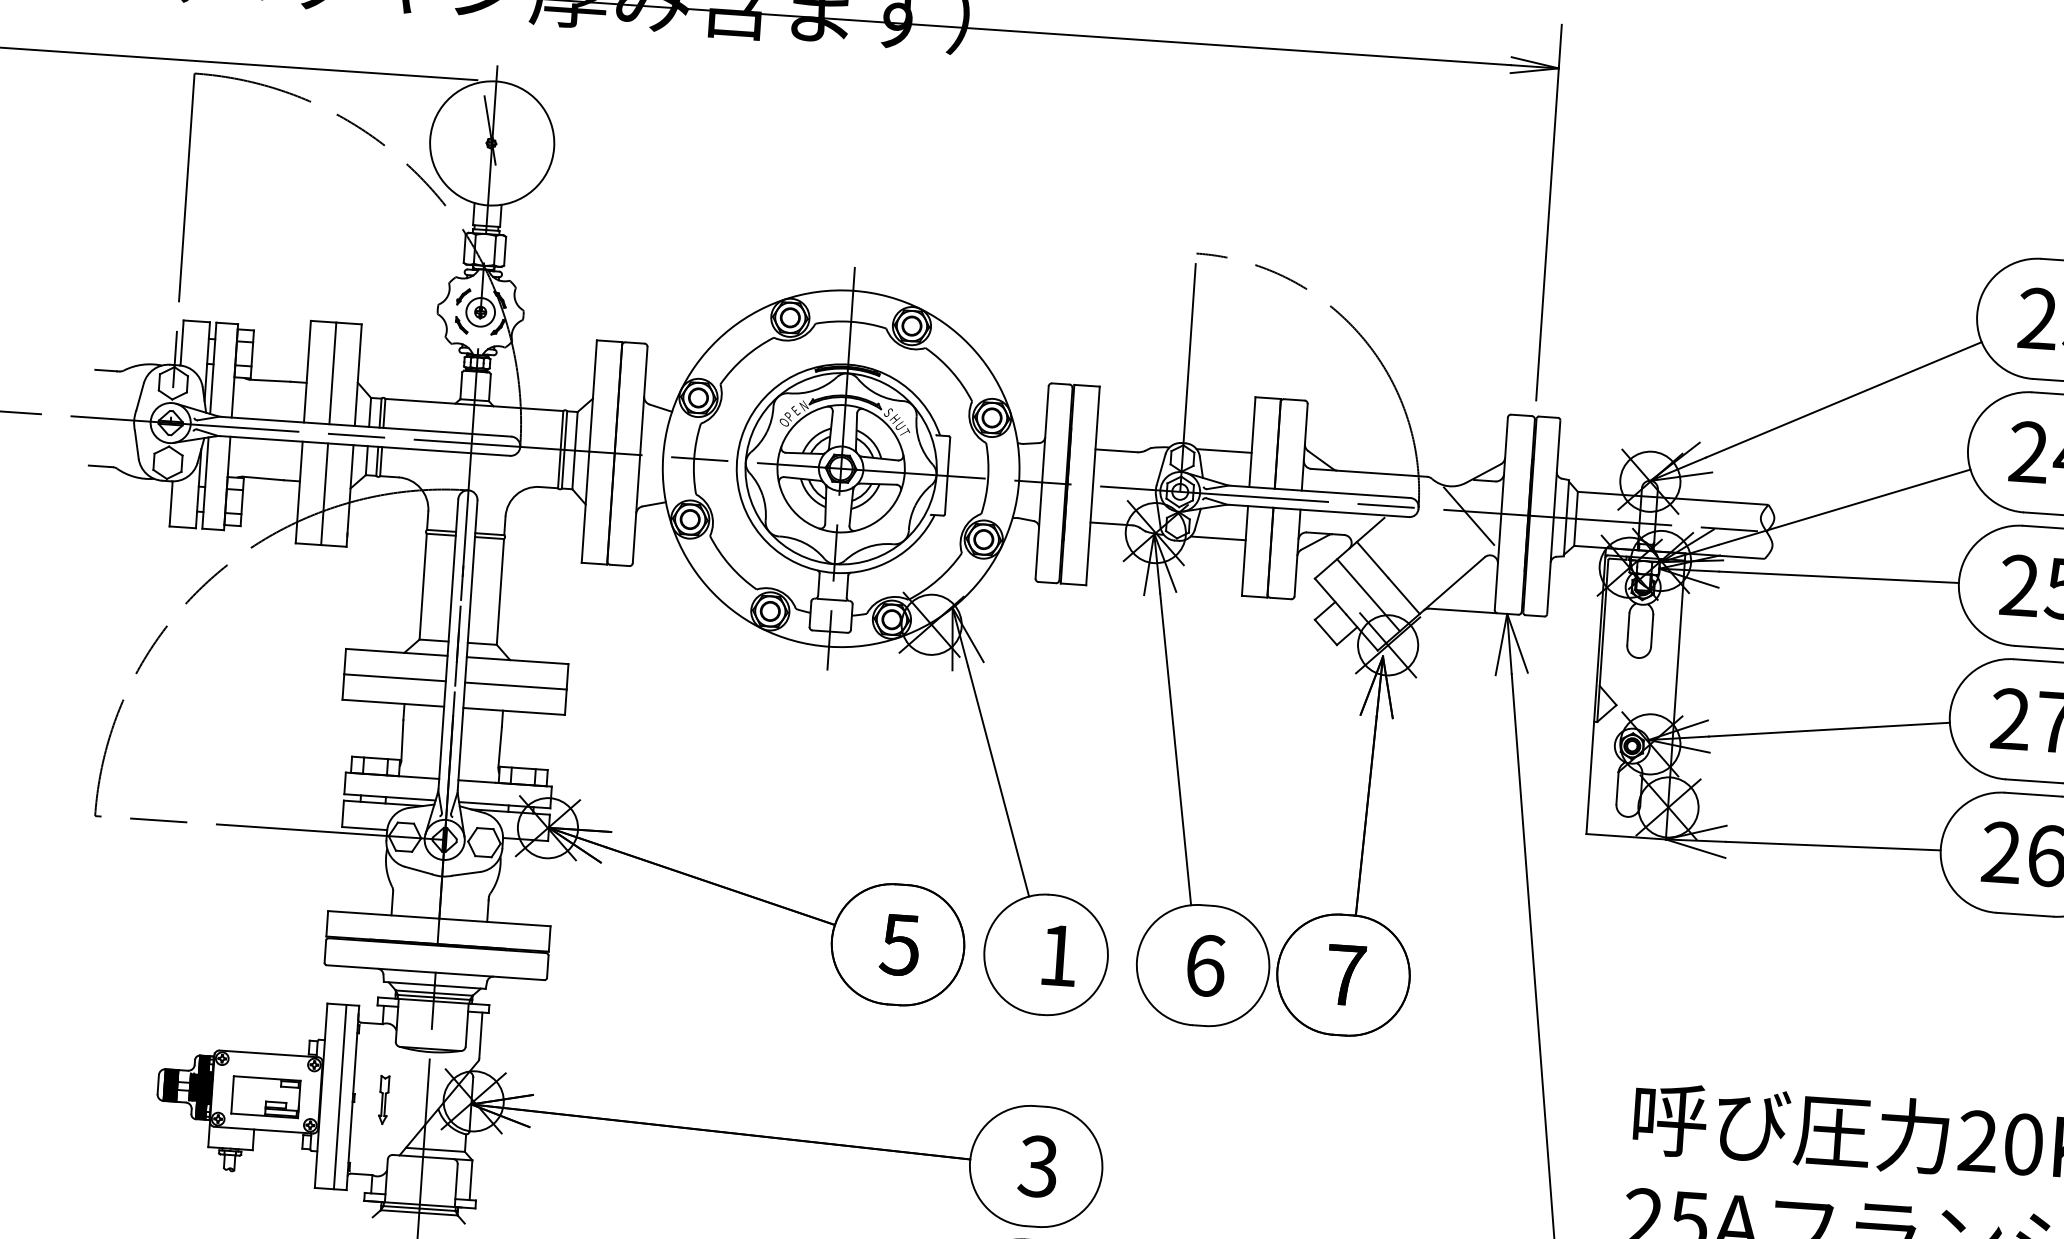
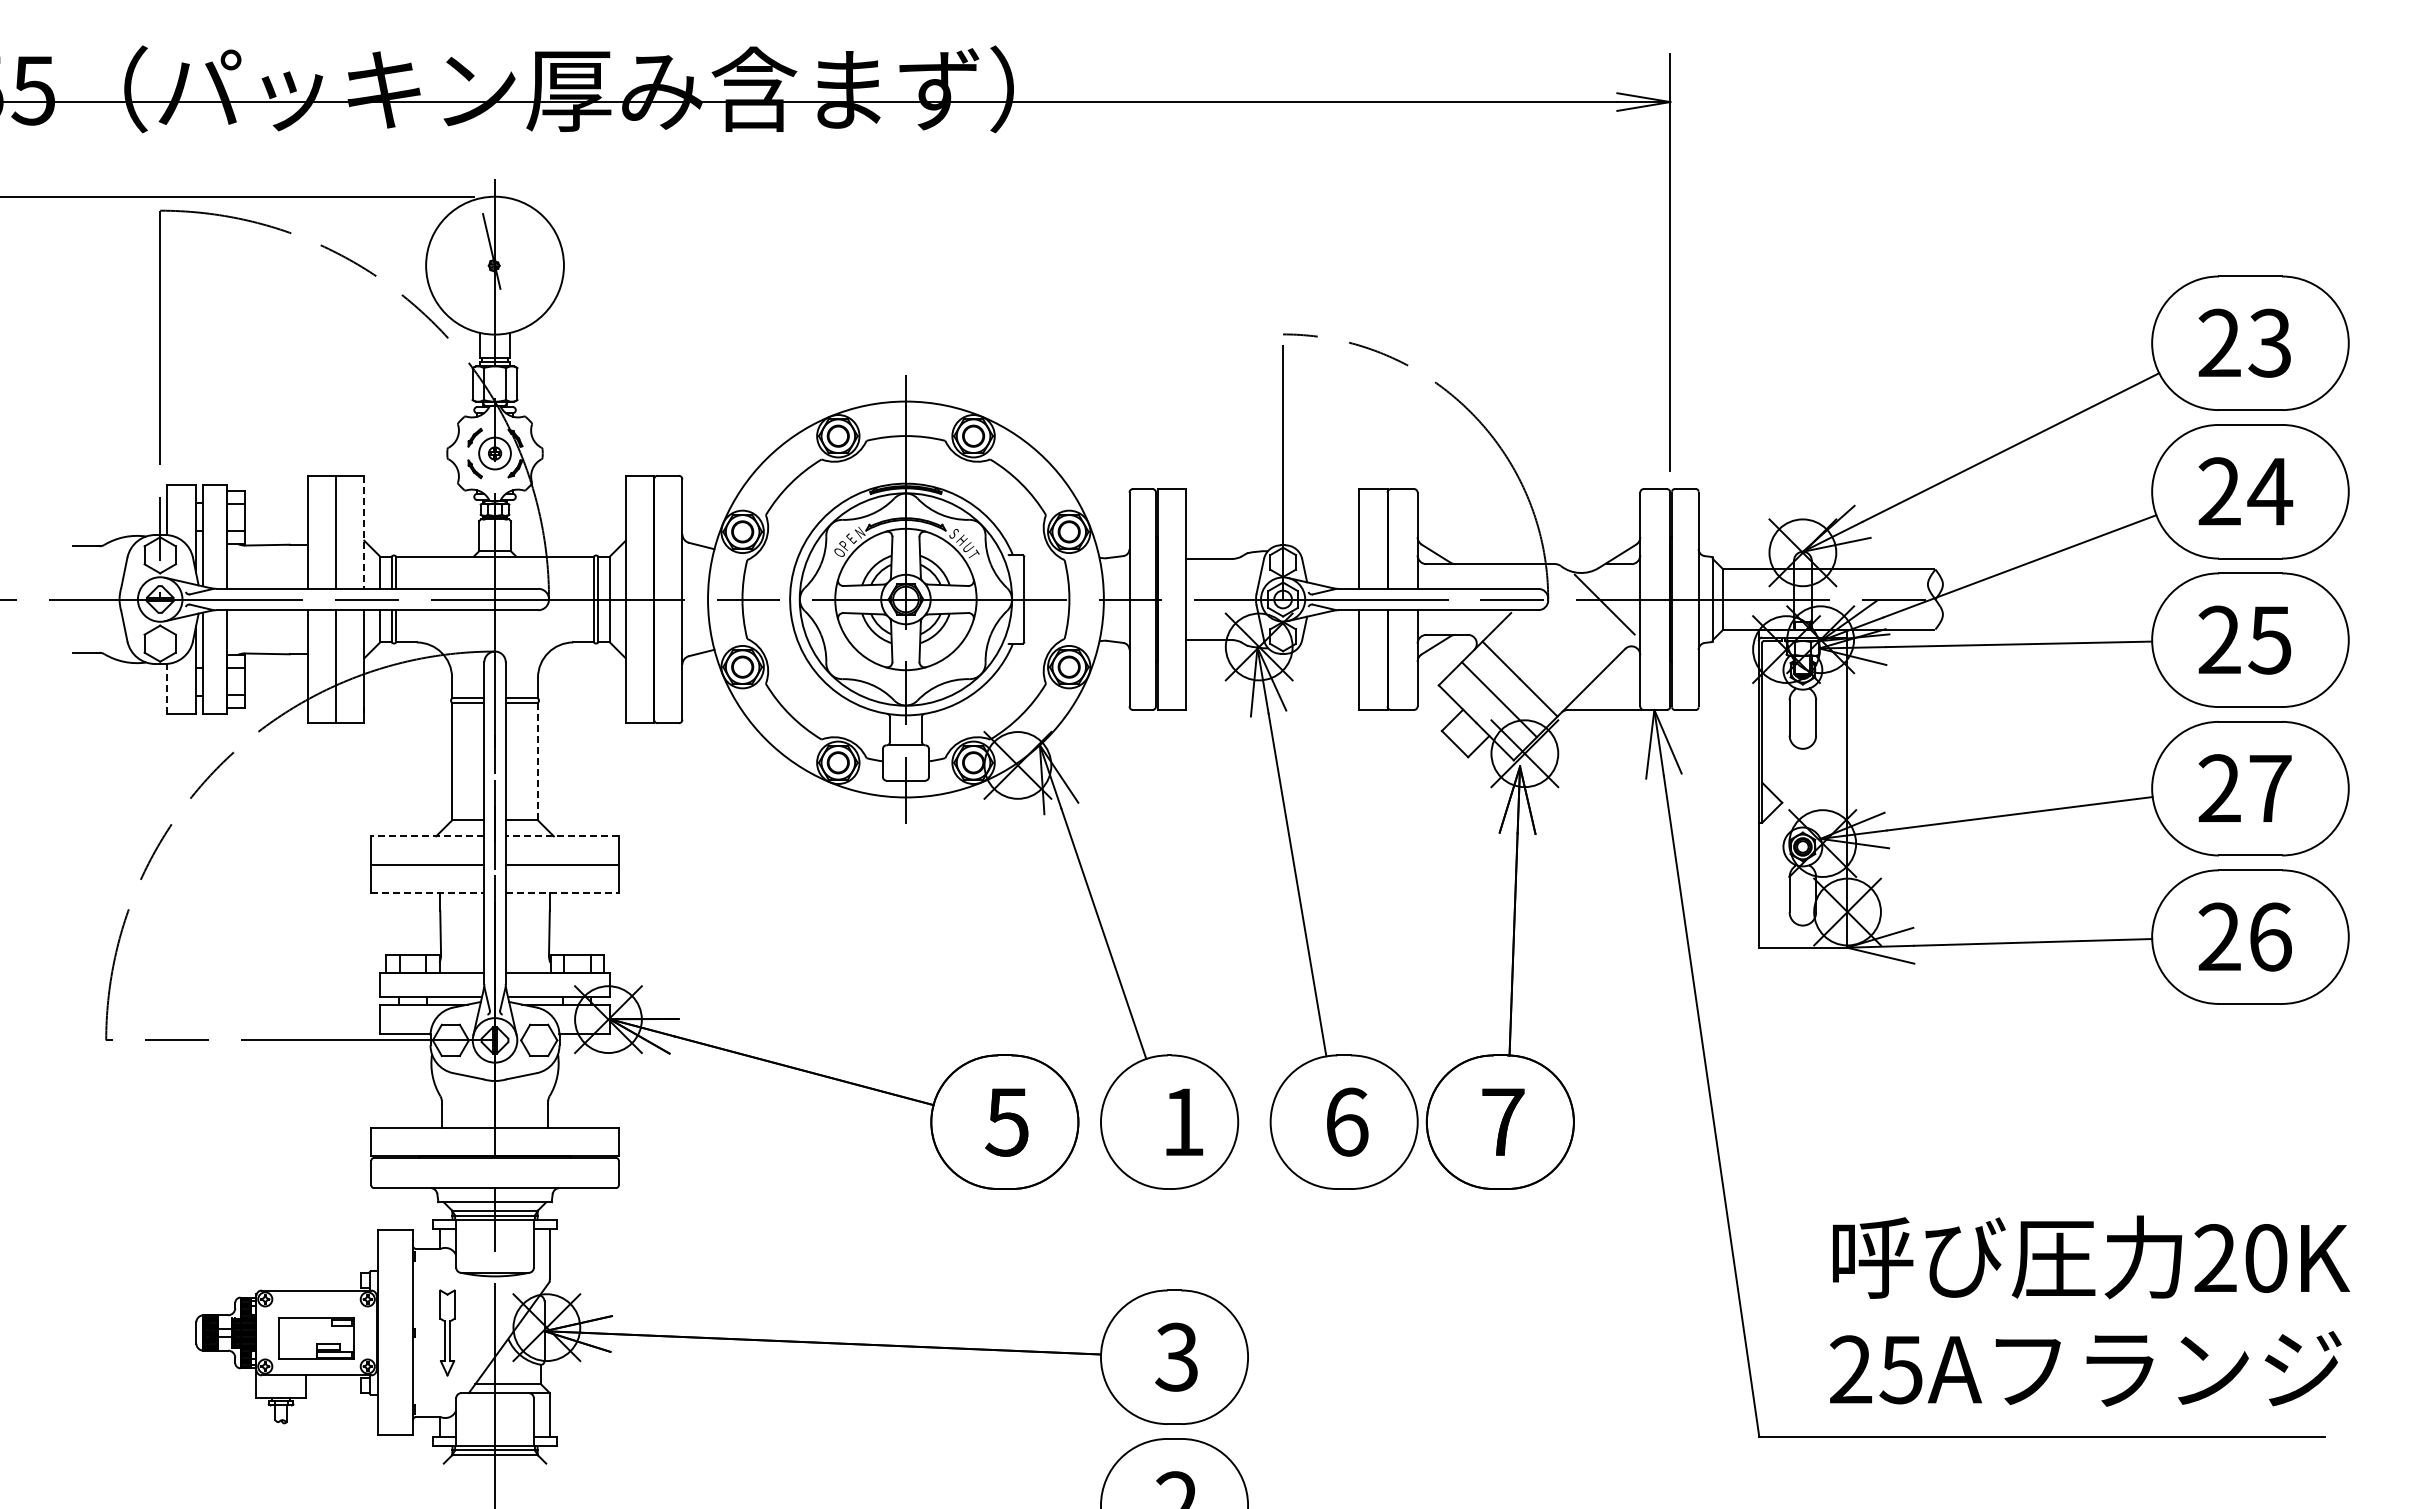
line: (358, 375) -> (364, 532), solid -> dashed
line: (1224, 450) -> (1328, 550), removed
line: (170, 503) -> (166, 688), solid -> dashed
line: (1218, 538) -> (1328, 648), removed
line: (499, 591) -> (537, 761), solid -> dashed
line: (396, 652) -> (427, 836), solid -> dashed
line: (517, 660) -> (562, 836), solid -> dashed
line: (393, 702) -> (427, 892), solid -> dashed
line: (514, 711) -> (562, 892), solid -> dashed
line: (340, 1096) -> (398, 1332), removed
part: (383, 1099) -> (446, 1332), size x1.6

